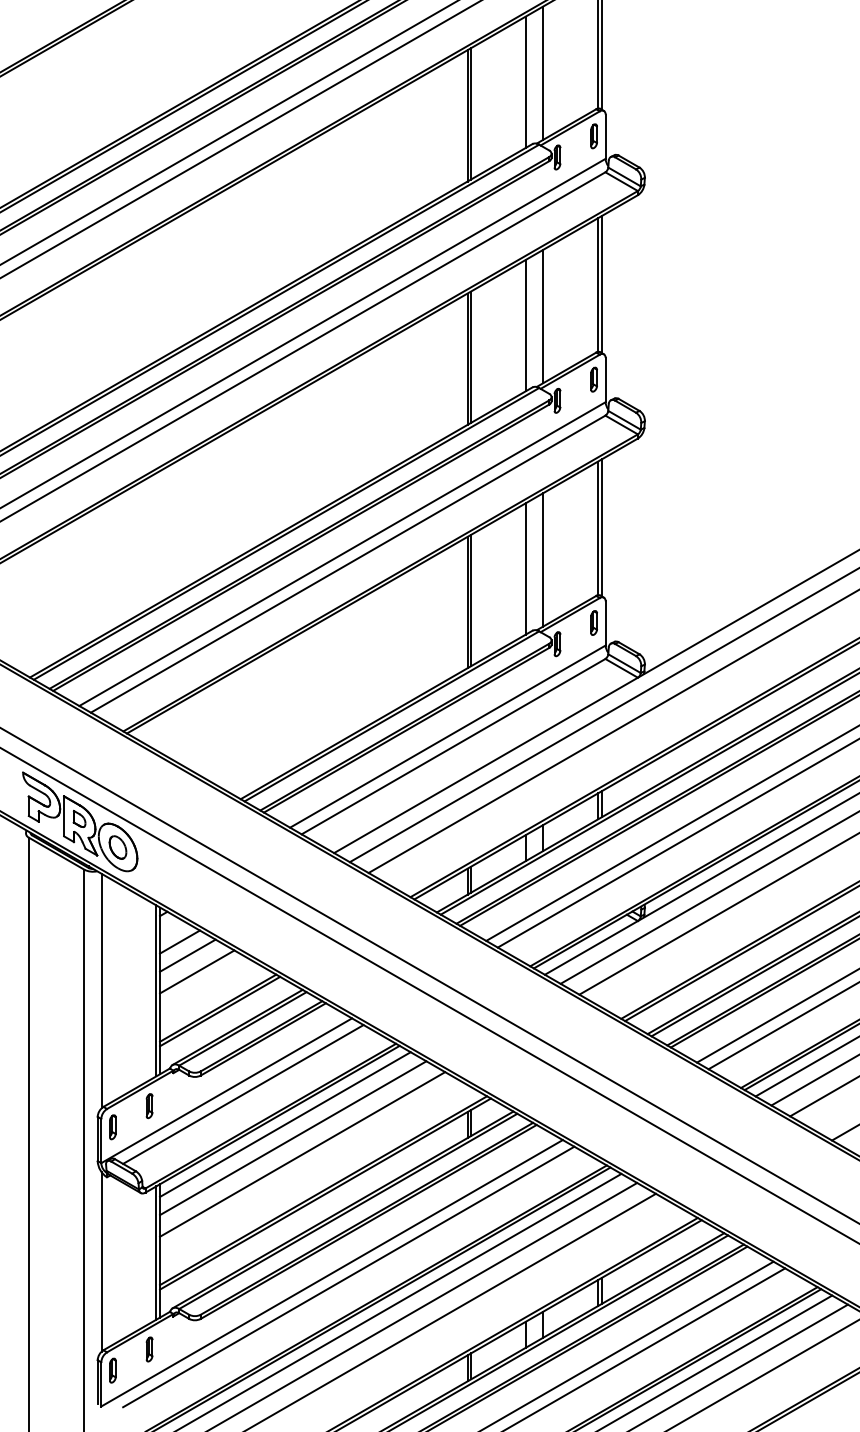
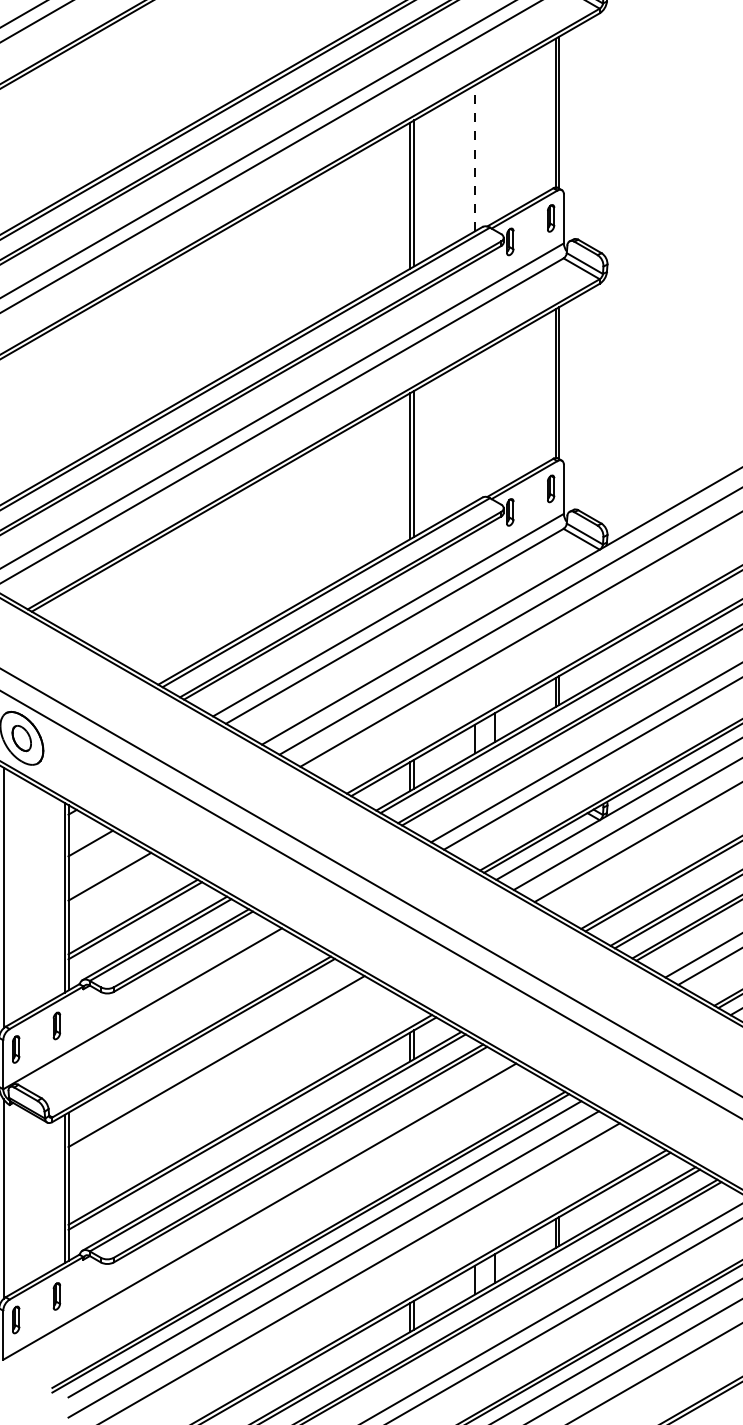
line: (543, 316) -> (494, 148), removed
line: (525, 325) -> (474, 158), solid -> dashed
line: (543, 559) -> (494, 418), removed
line: (525, 568) -> (474, 428), removed
line: (187, 955) -> (99, 858), removed
line: (243, 1094) -> (161, 1012), removed
line: (285, 1124) -> (207, 1046), removed
line: (302, 1154) -> (226, 1079), removed
line: (348, 1276) -> (278, 1215), removed

